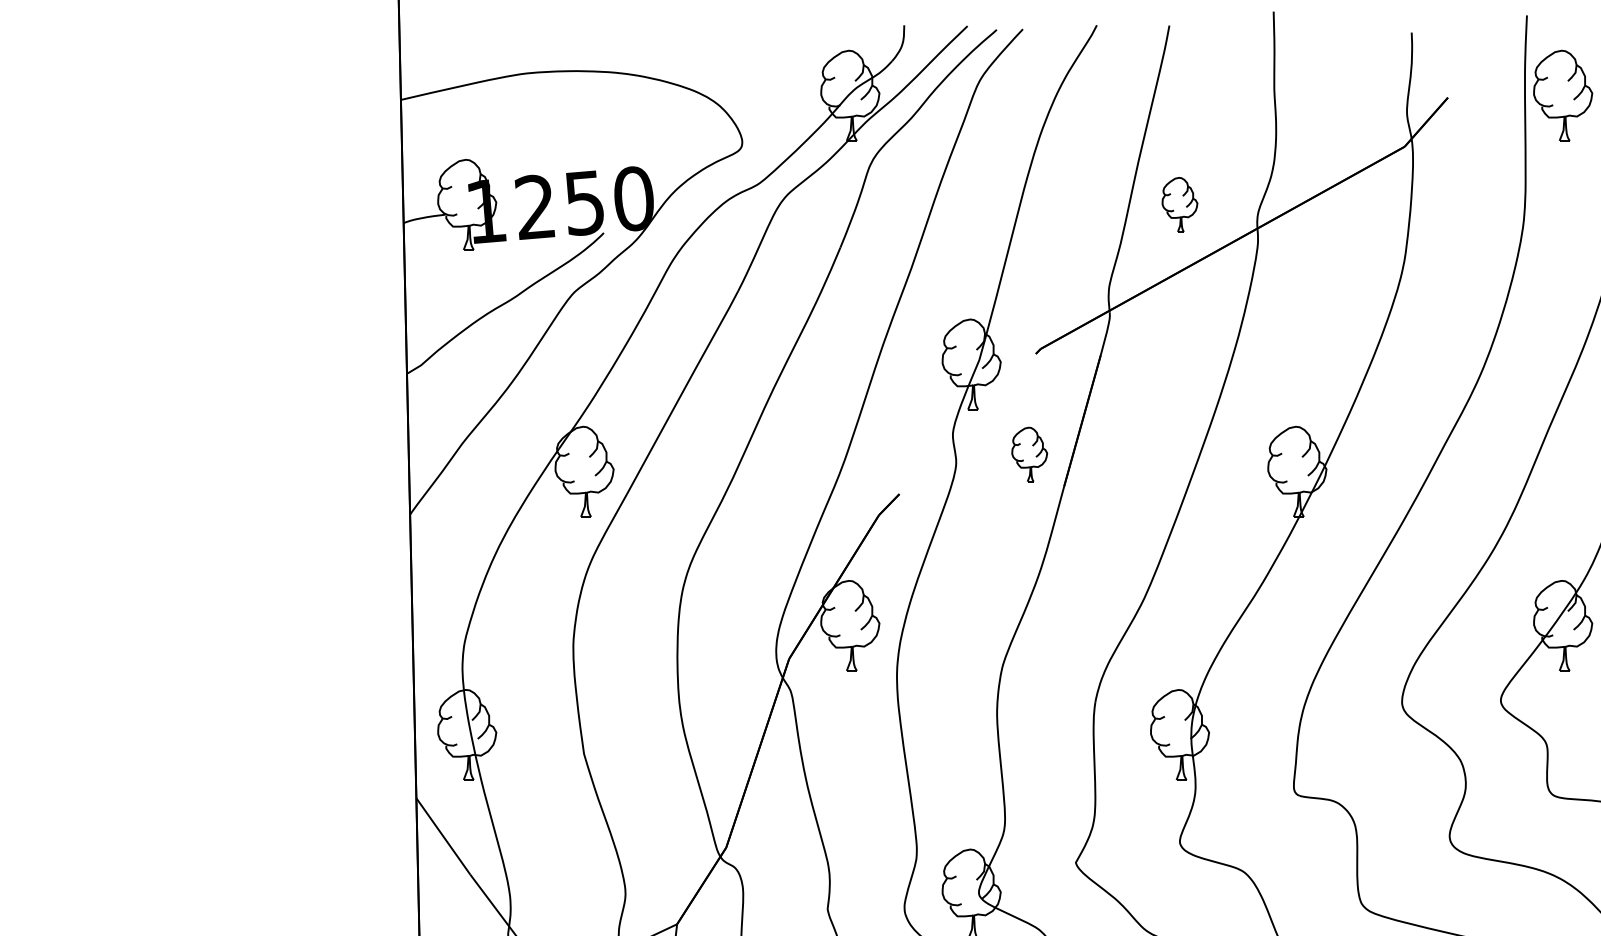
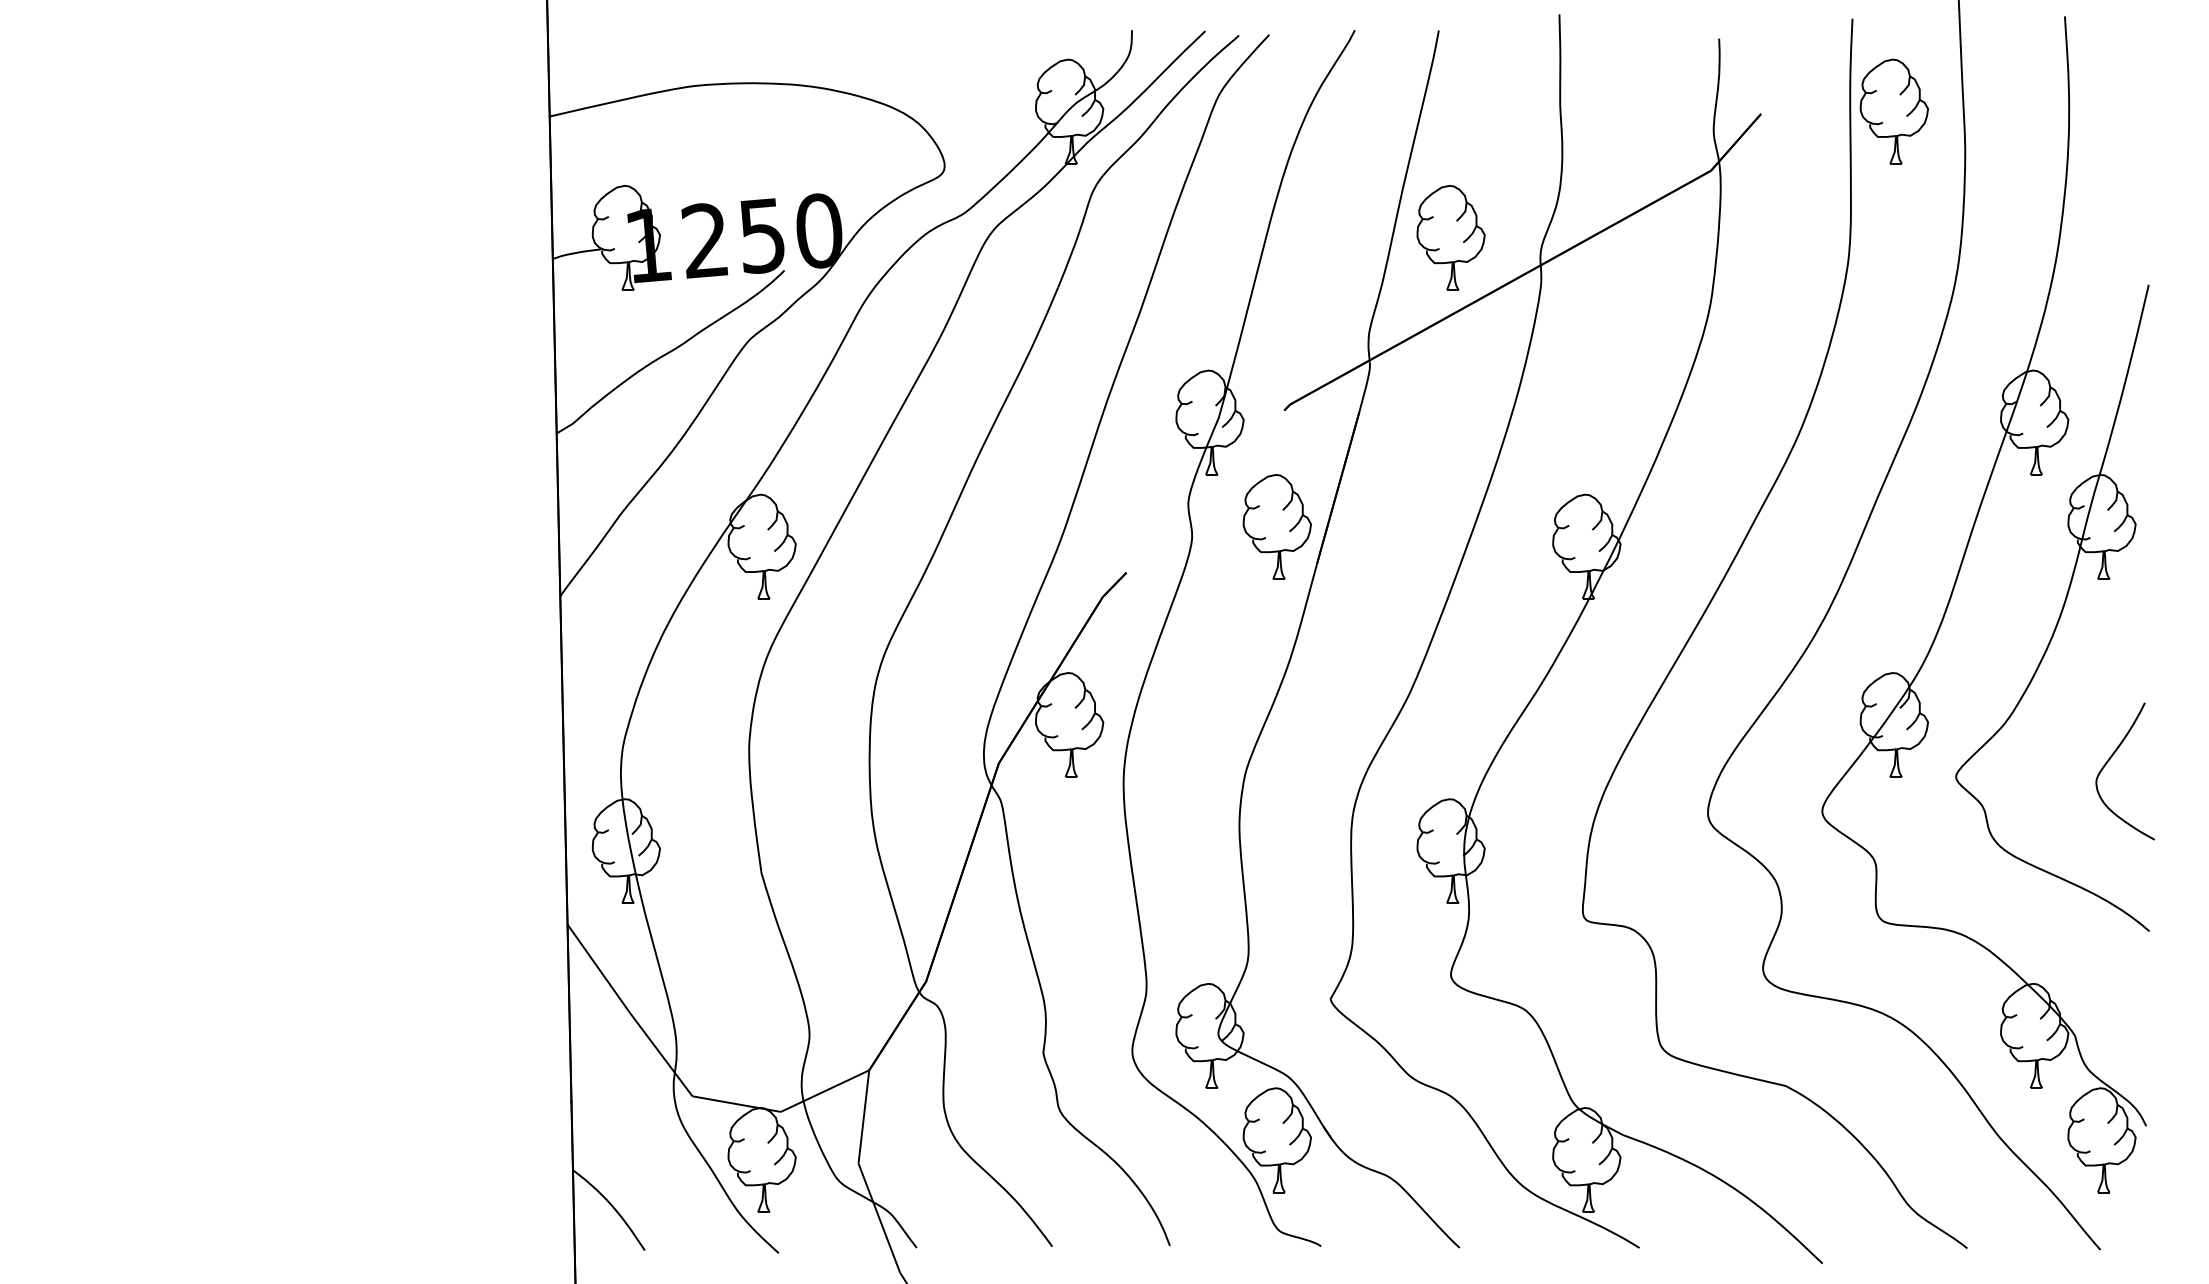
part: (1179, 204) -> (1450, 237), size x1.67
part: (1029, 454) -> (1276, 526), size x1.67

